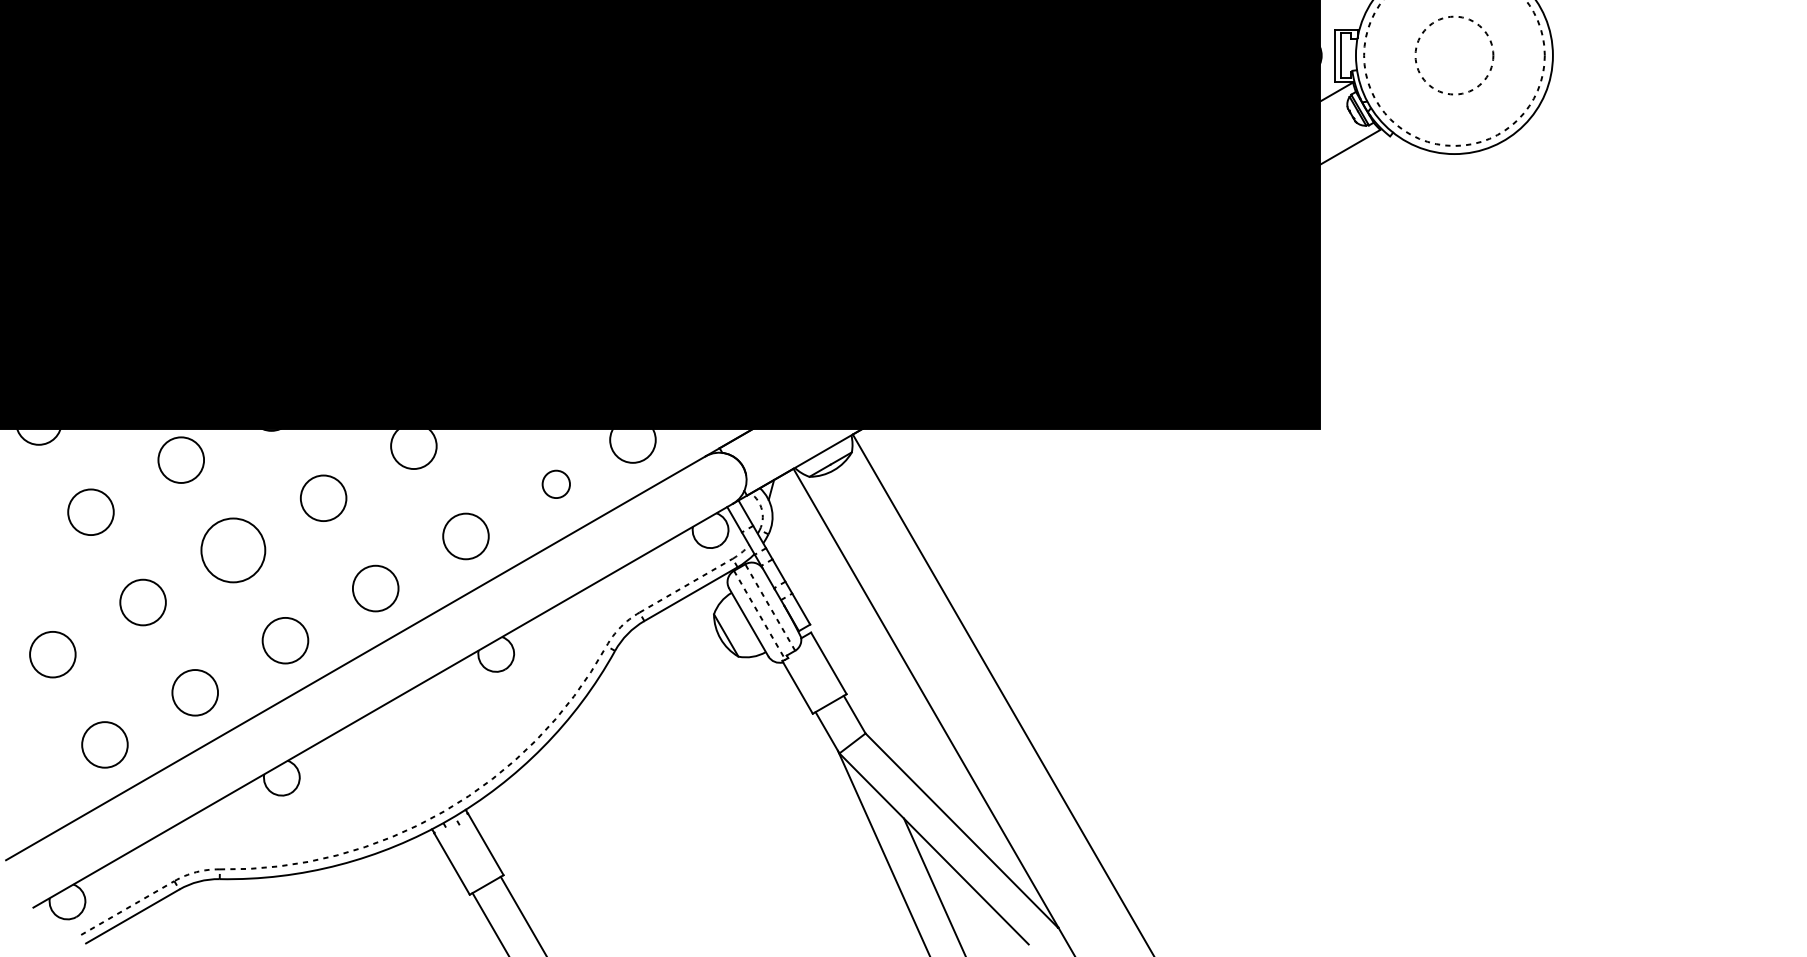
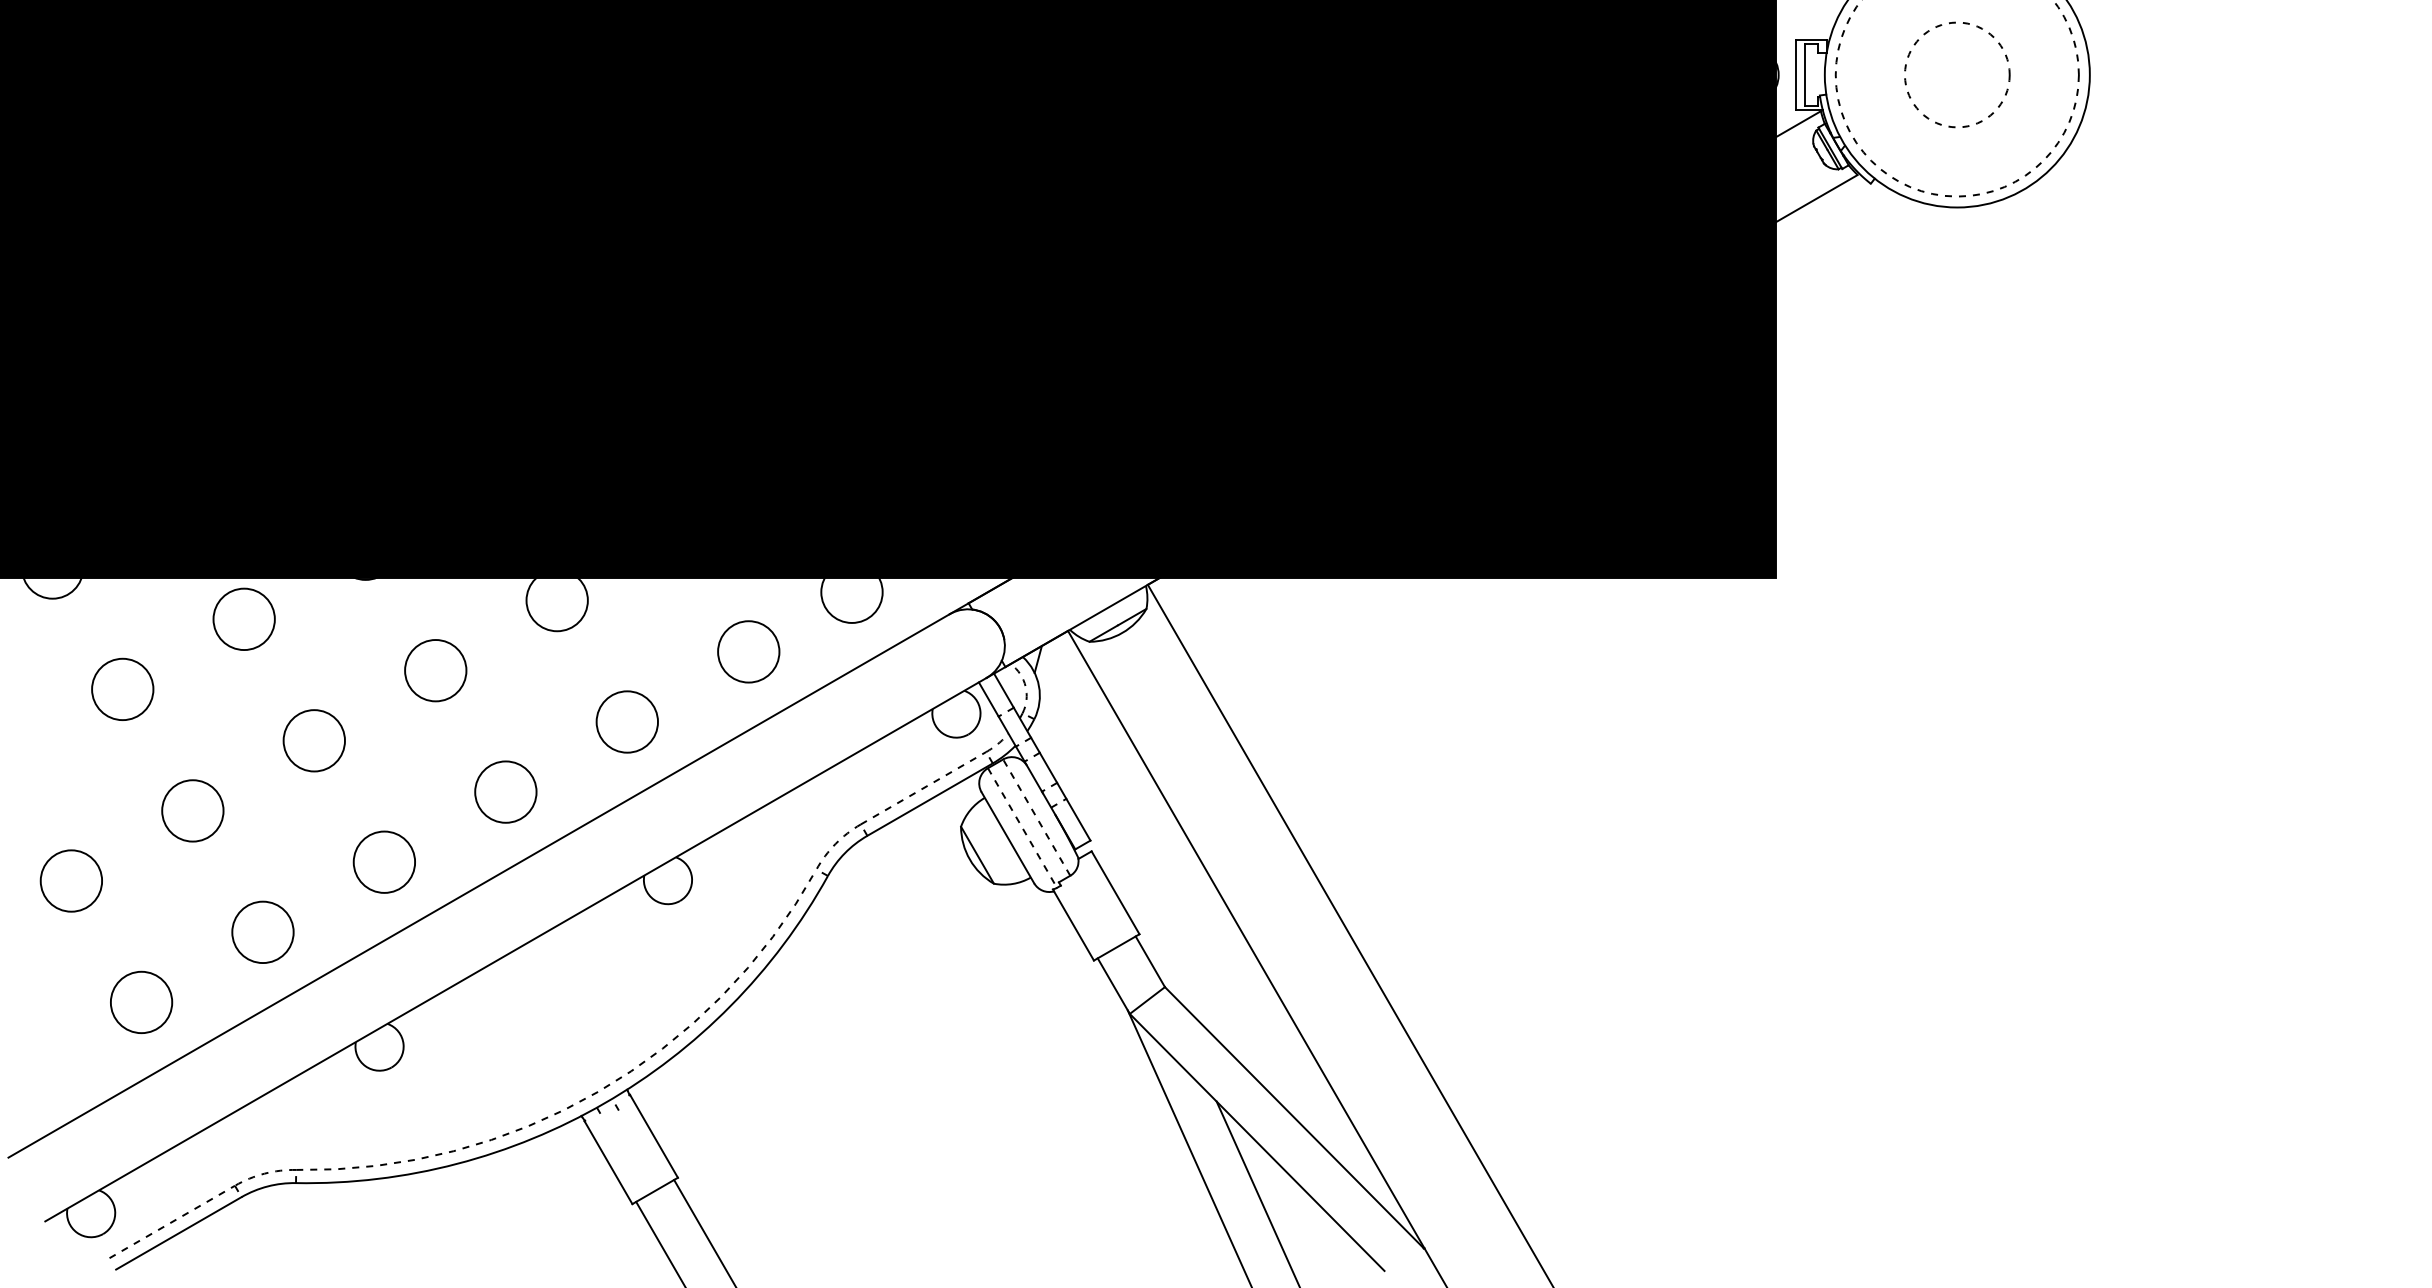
circle: (556, 484) -> (748, 651), size x1.67
circle: (233, 550) -> (314, 740), size x0.71

